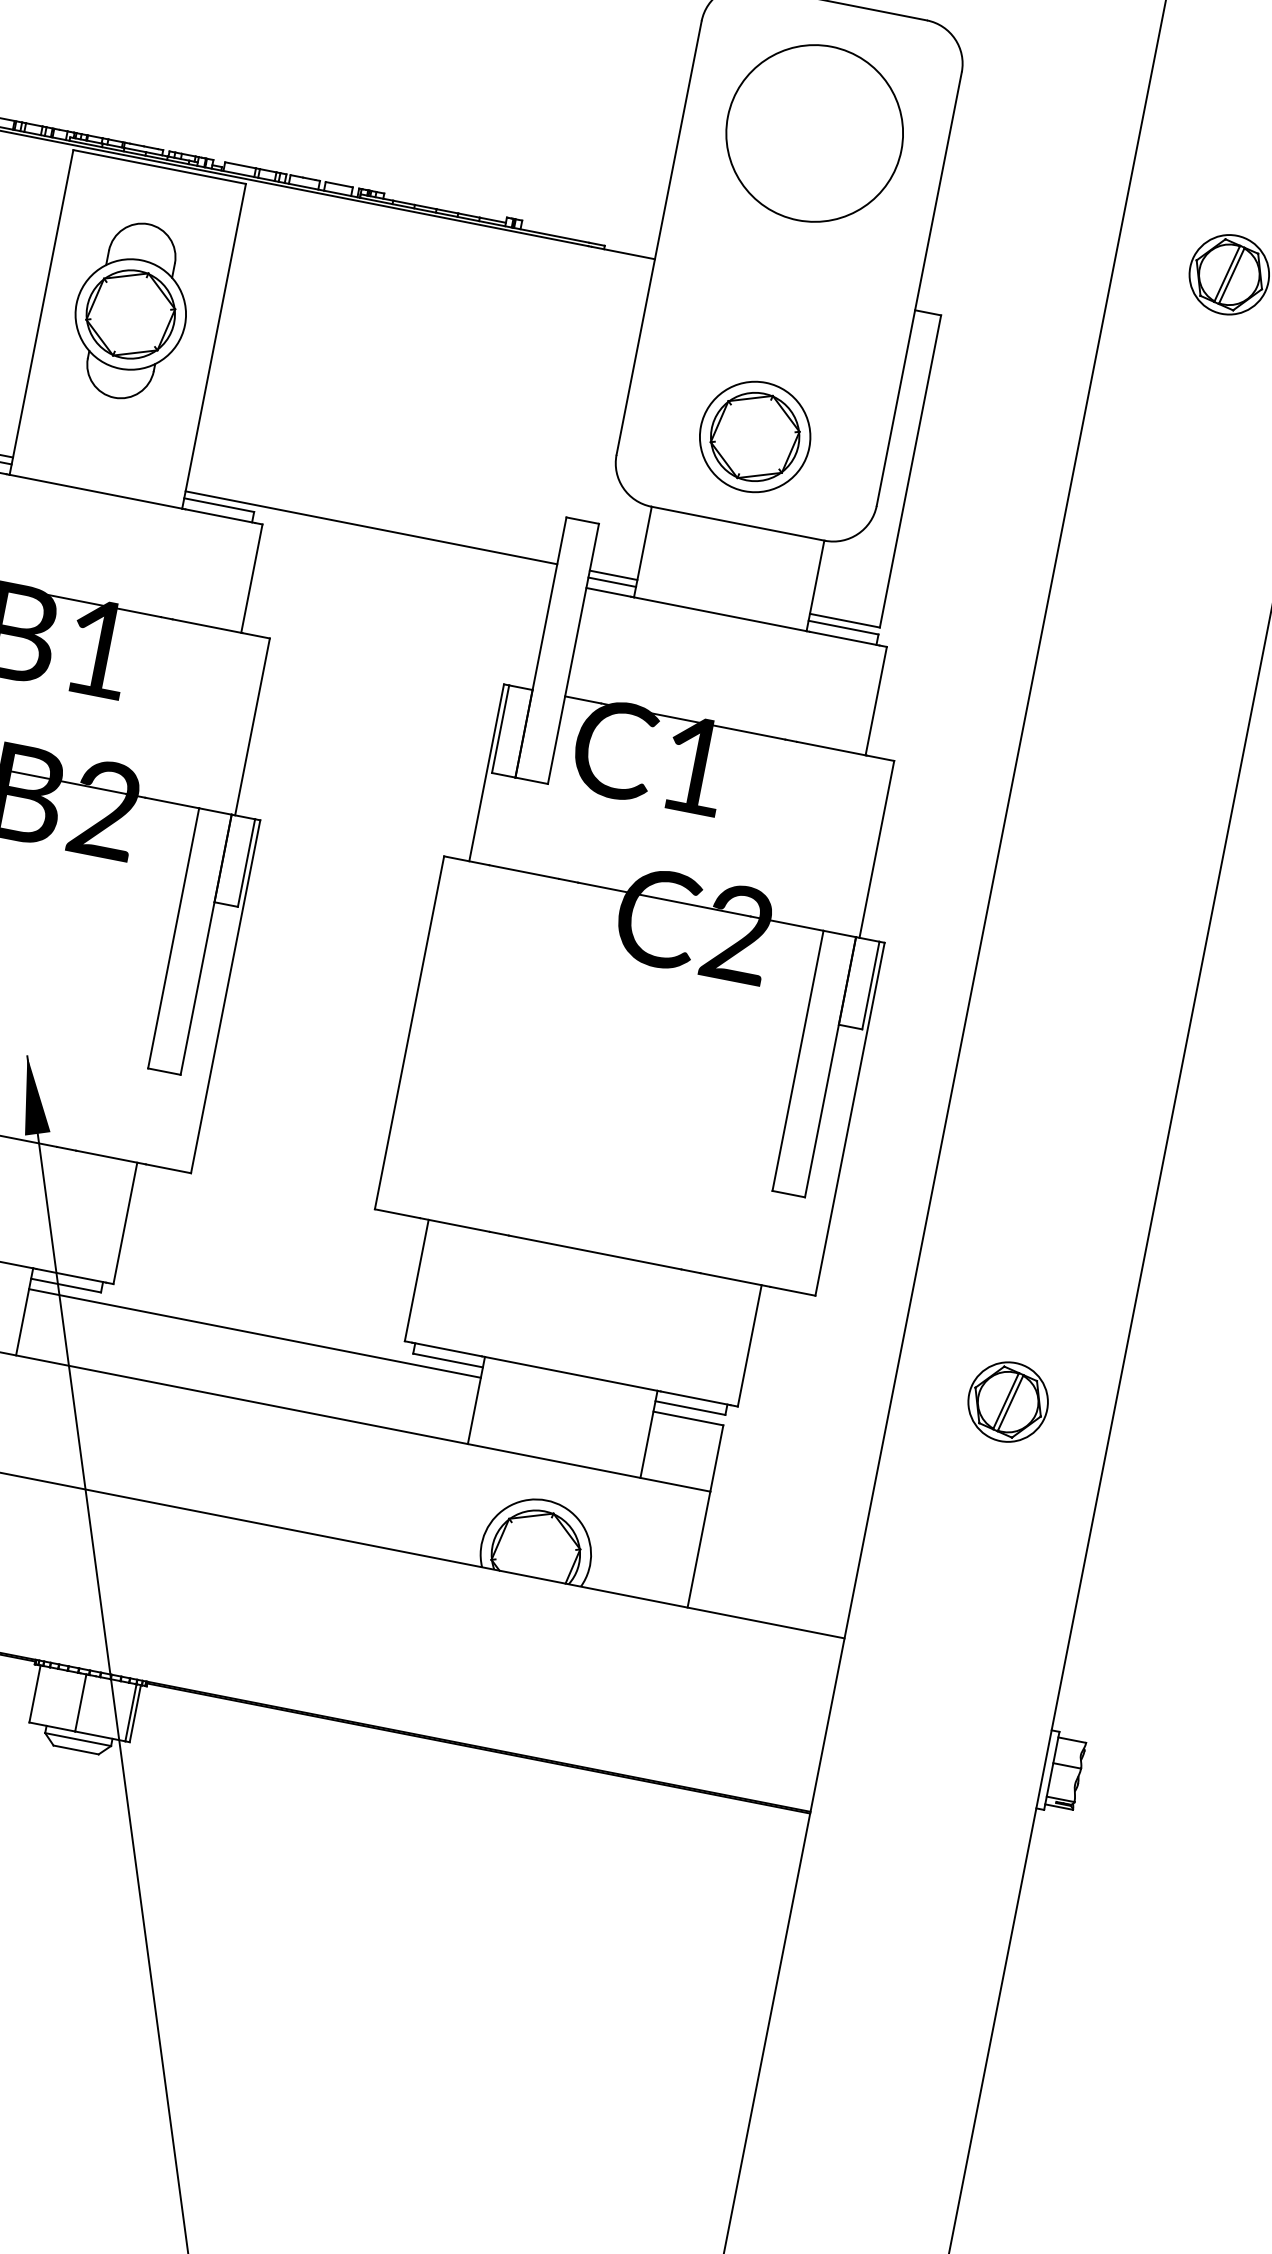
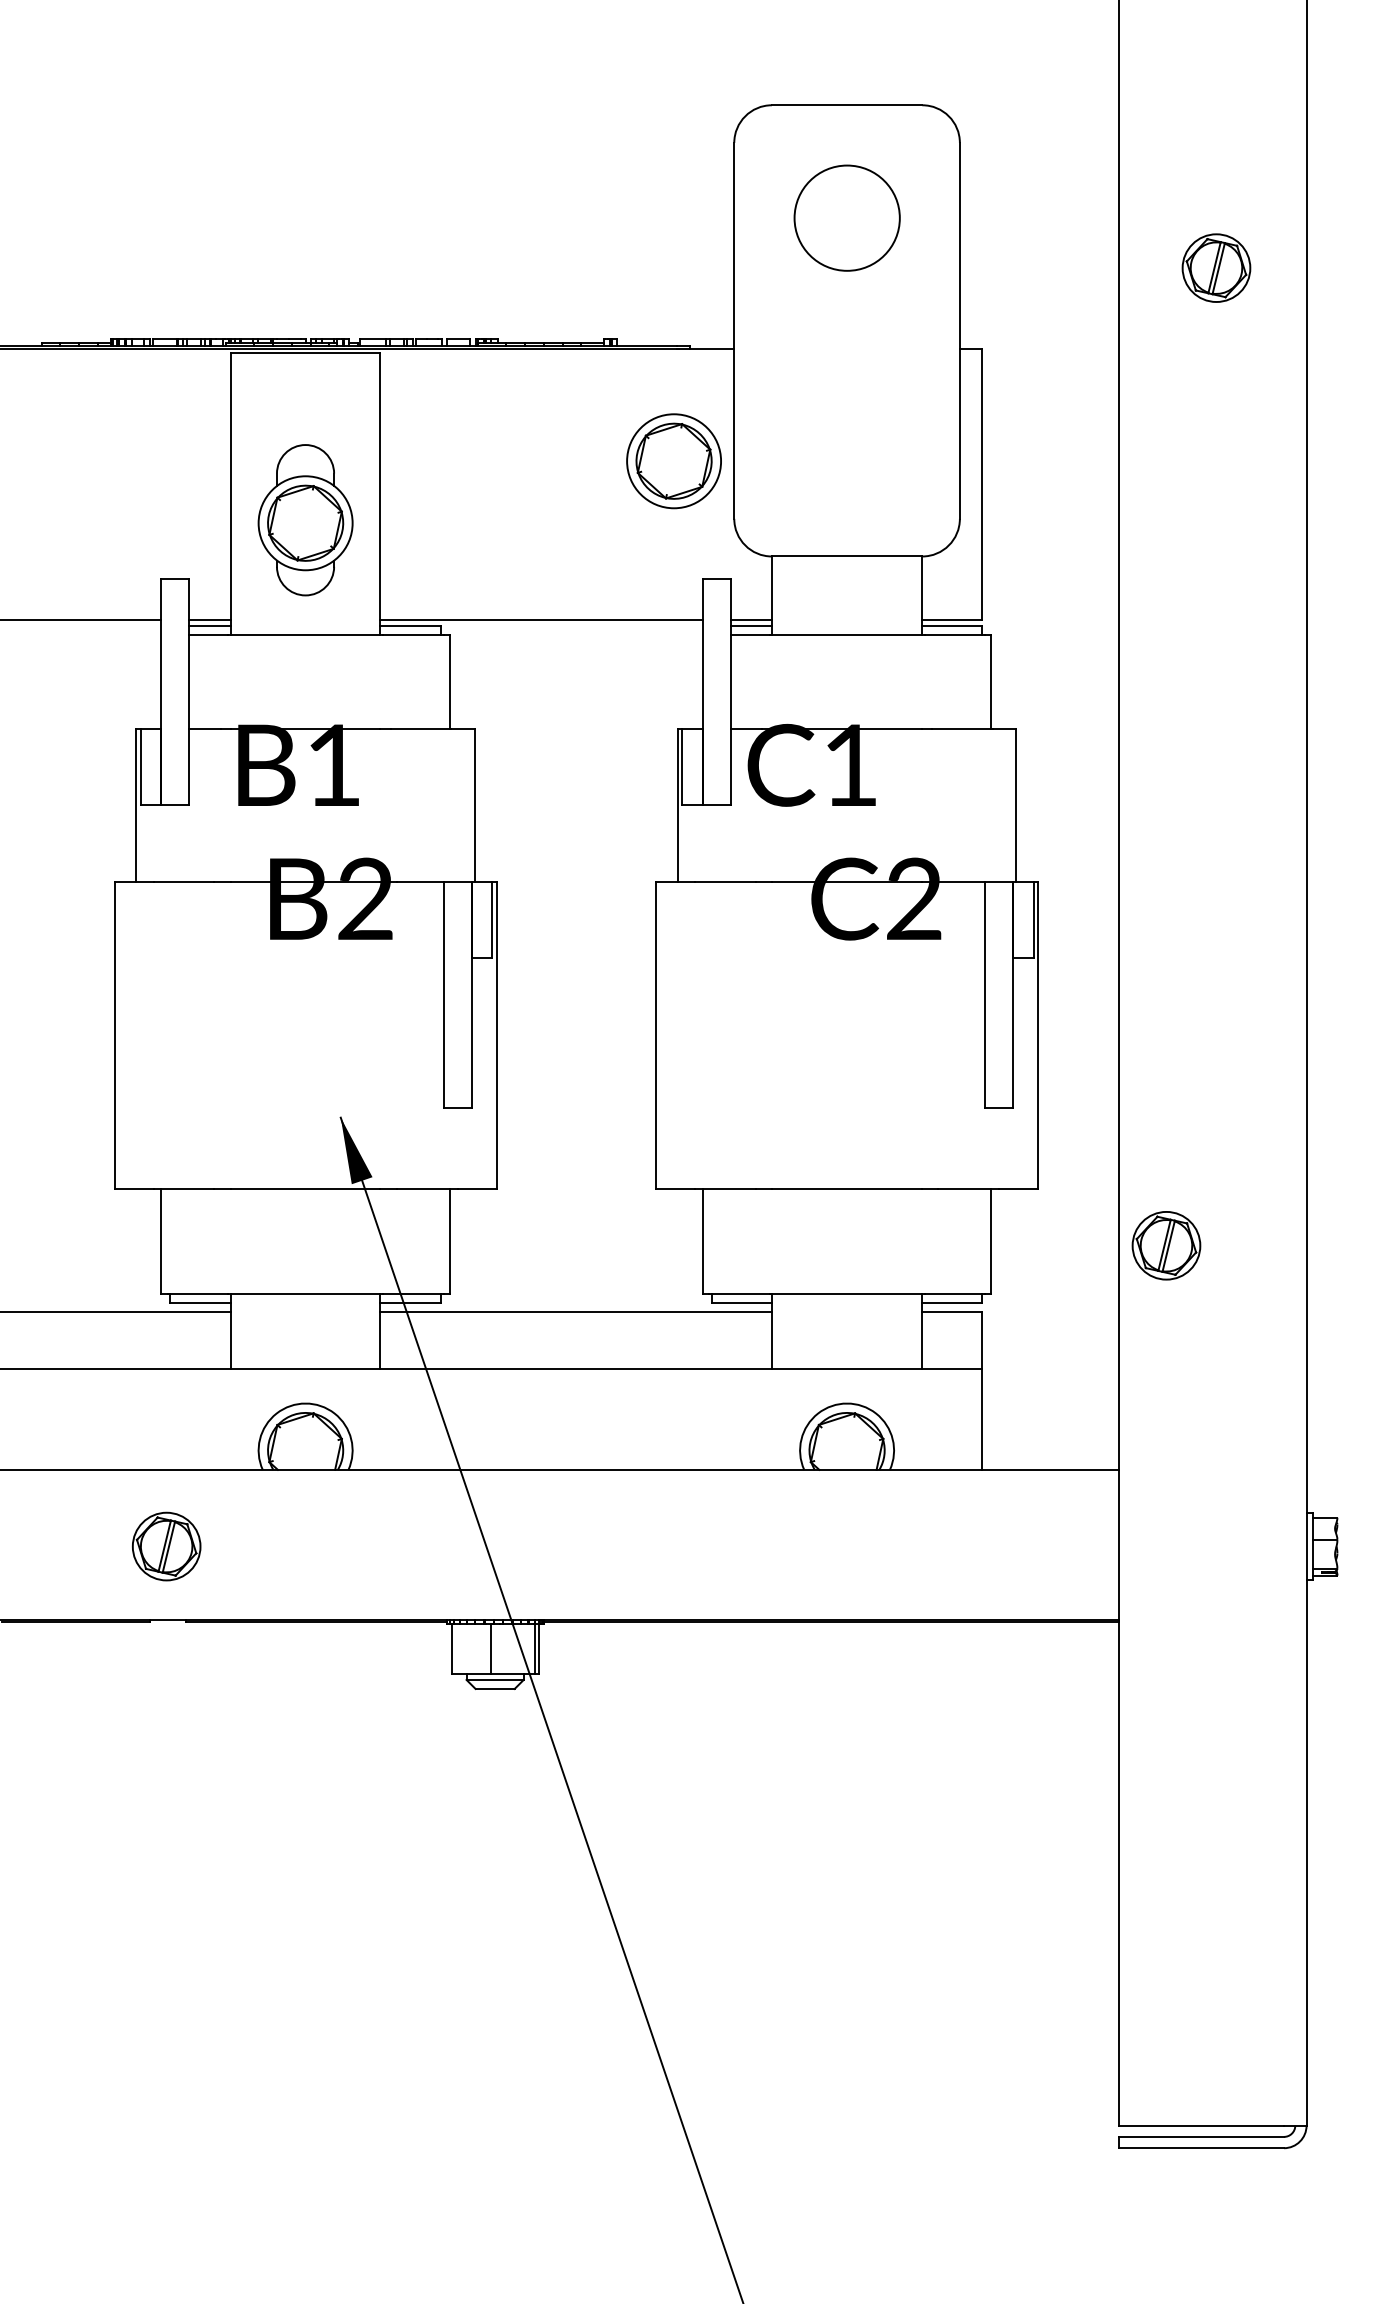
circle: (815, 134) -> (847, 218), size x0.7
part: (131, 311) -> (305, 520), moved
part: (754, 437) -> (673, 461), moved
part: (1008, 1401) -> (1166, 1245), moved

